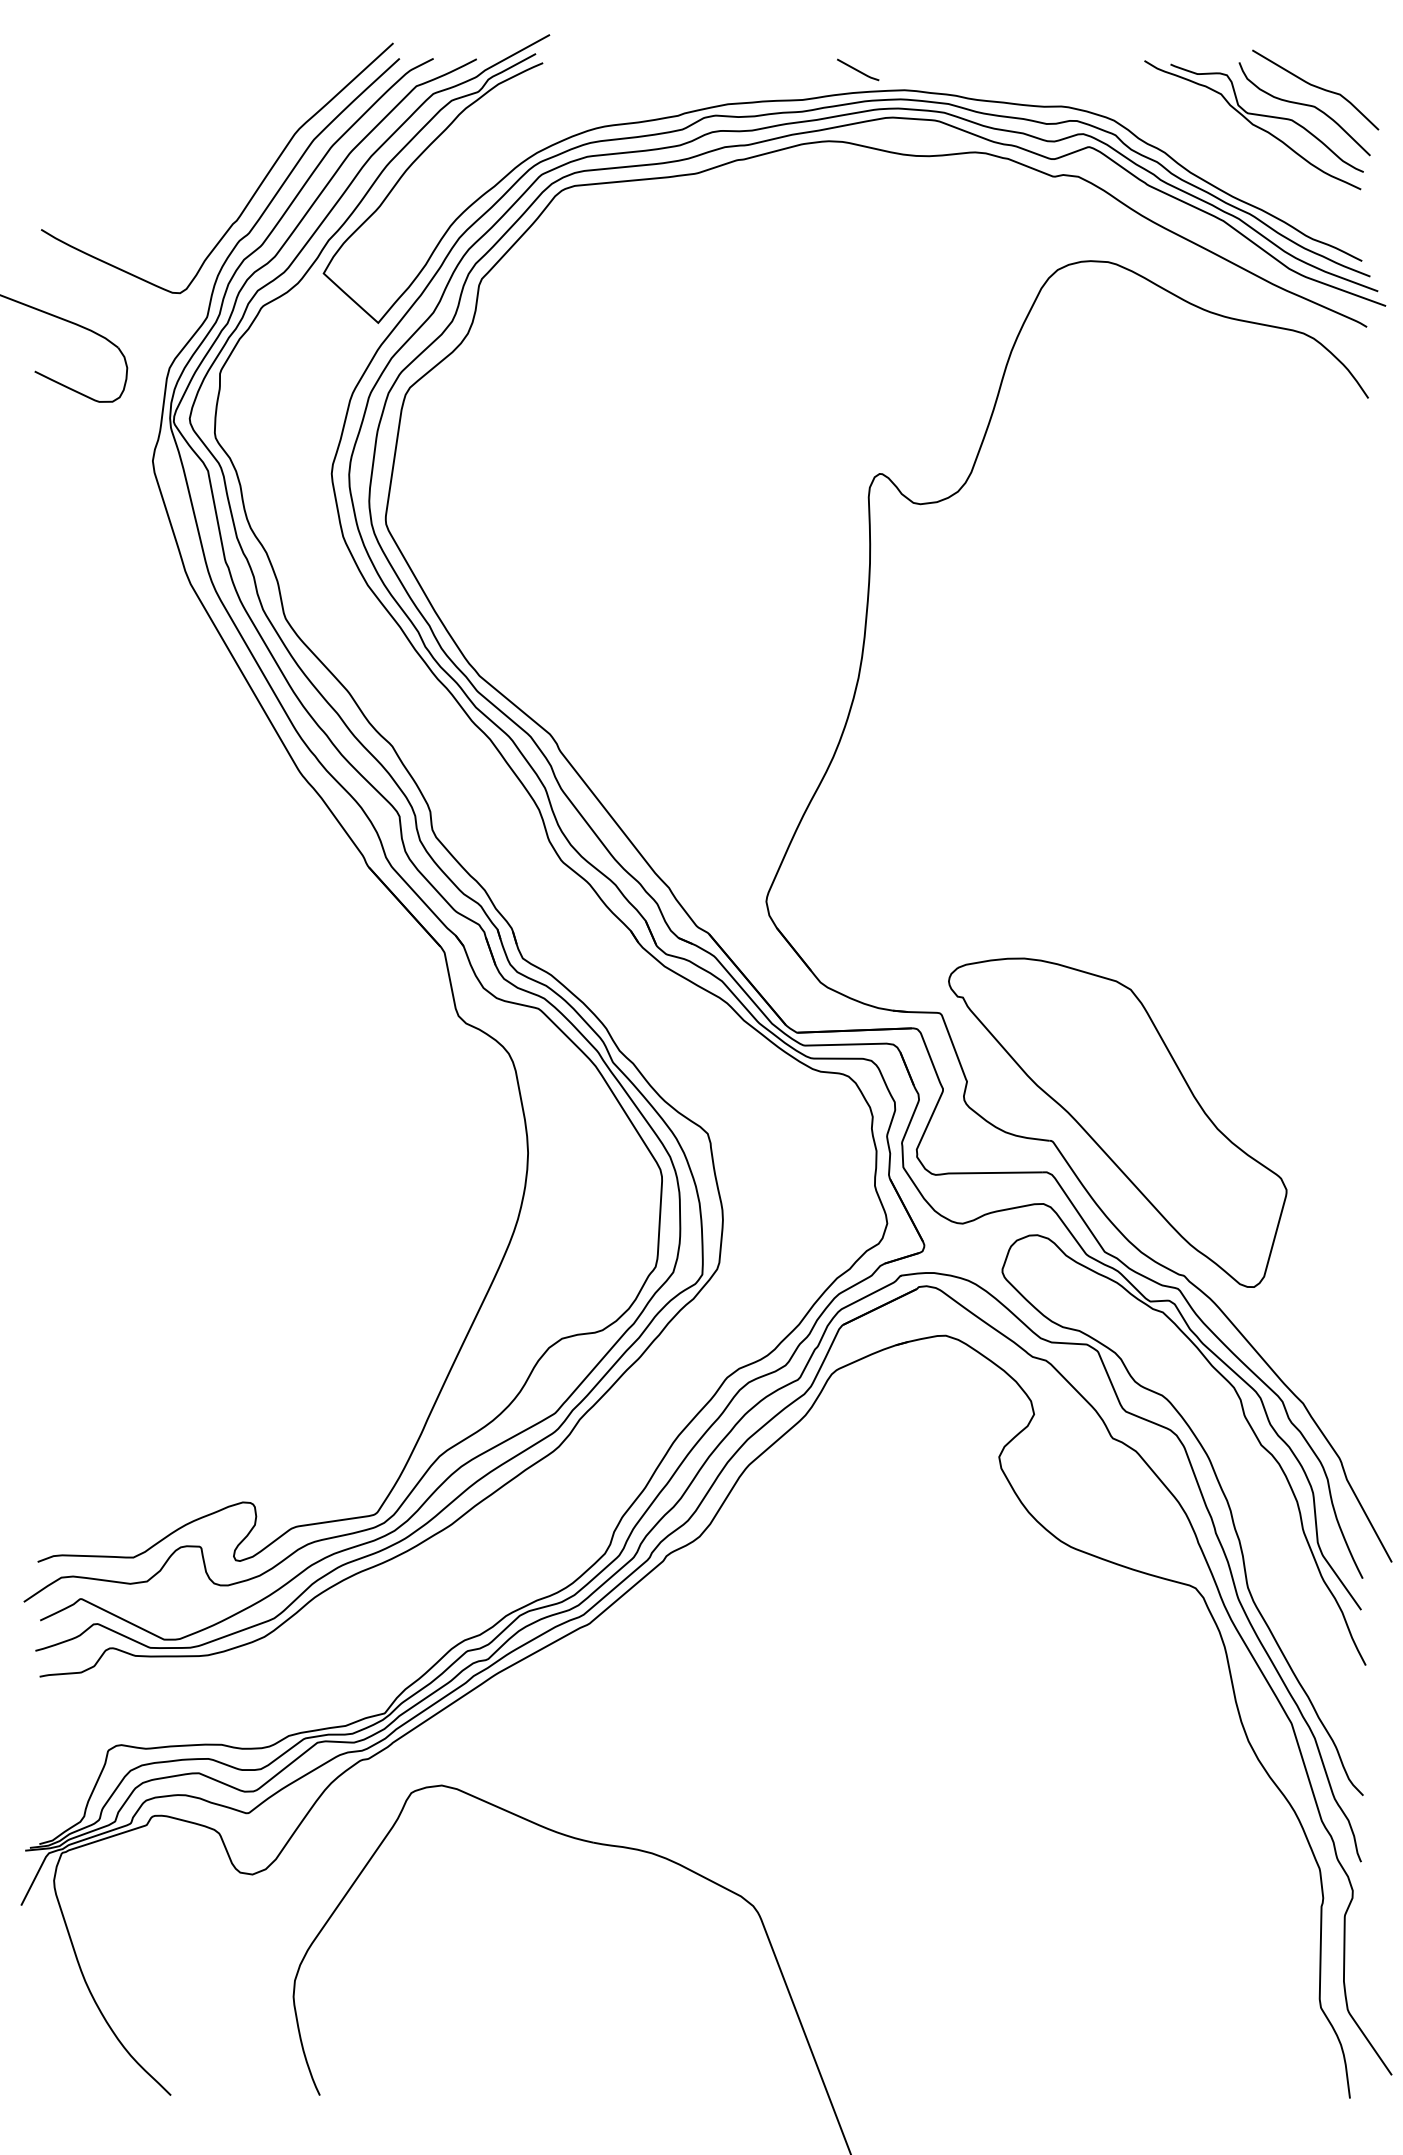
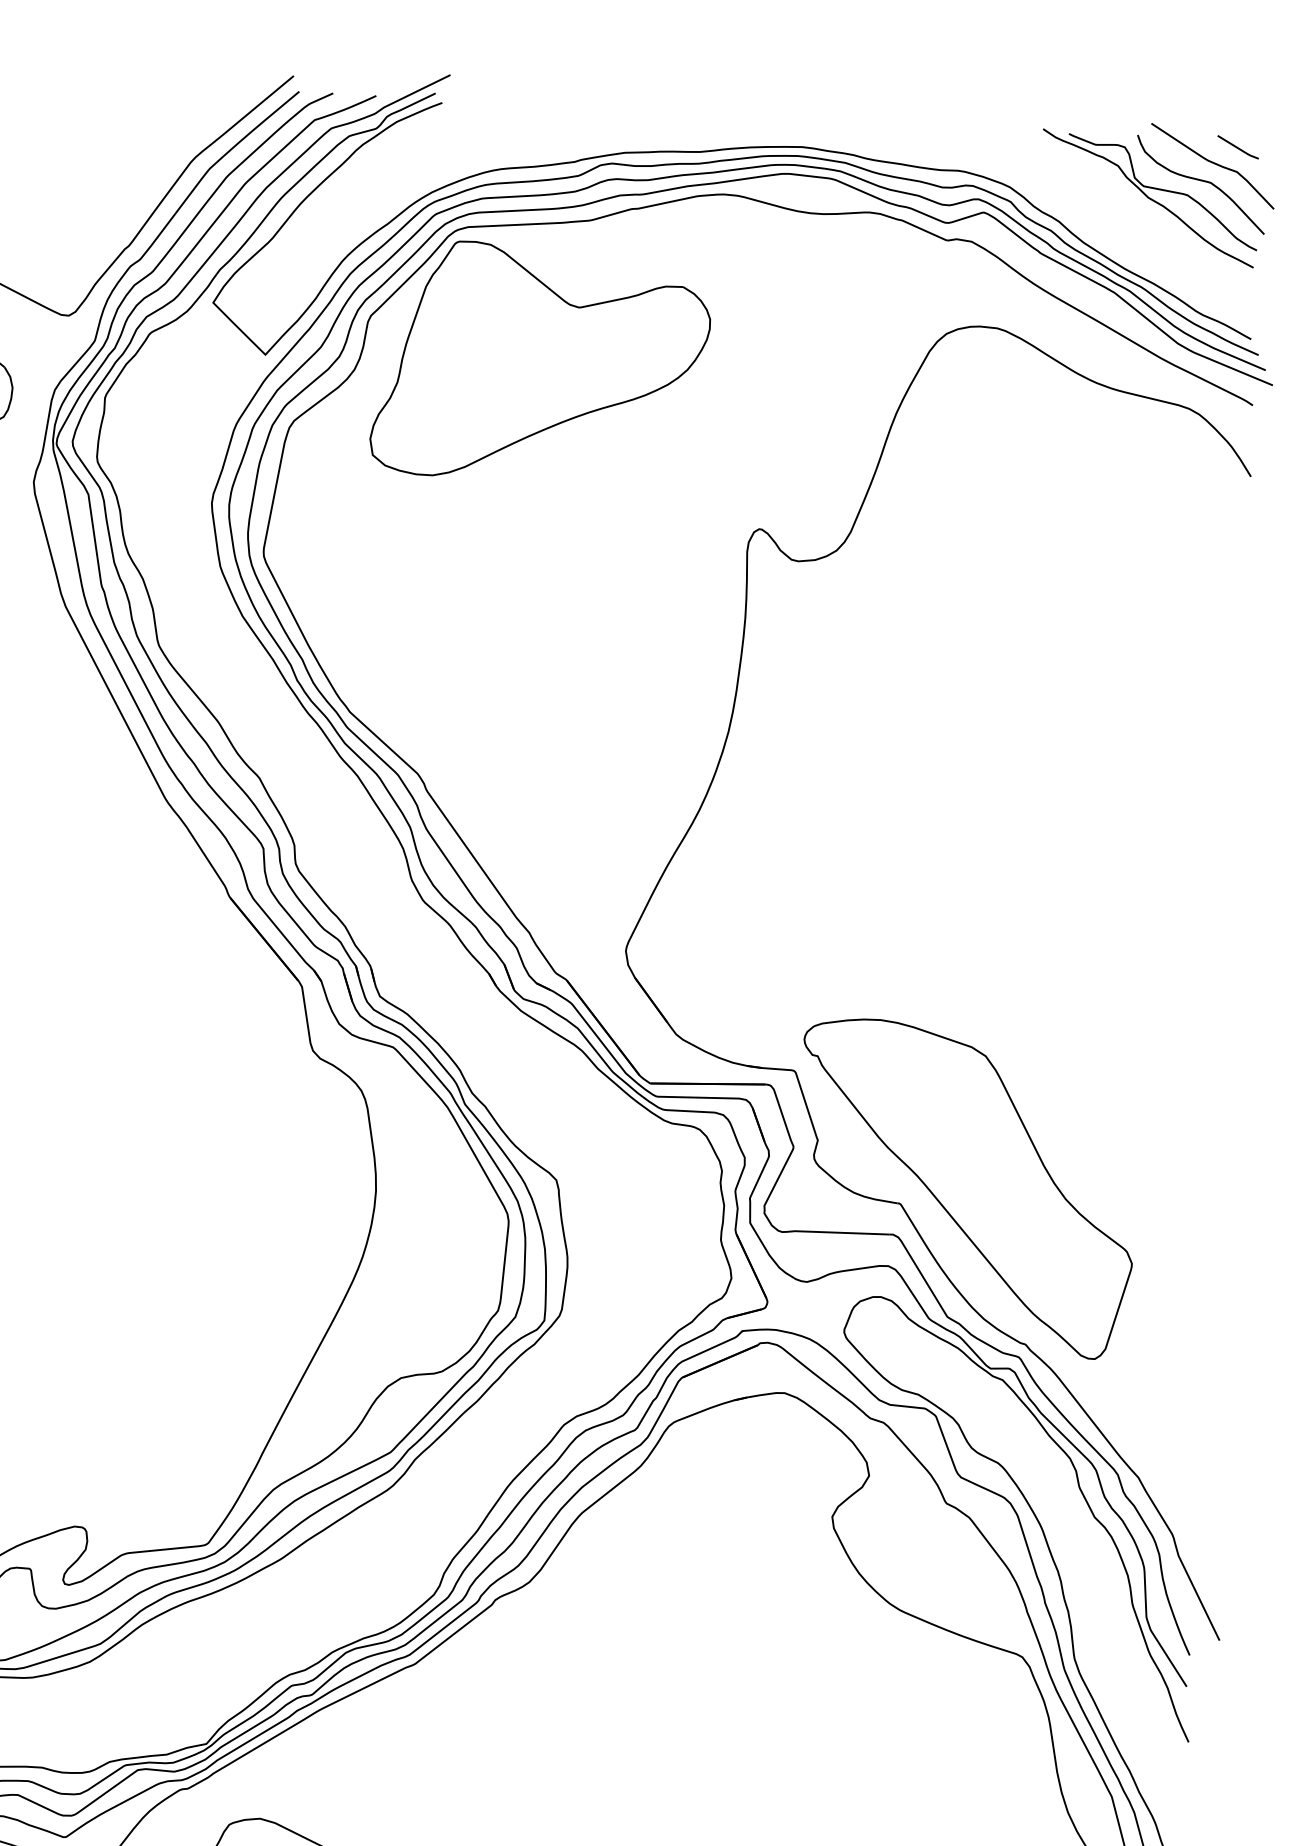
line: (857, 69) -> (1237, 146), moved
part: (653, 317) -> (540, 362), added

